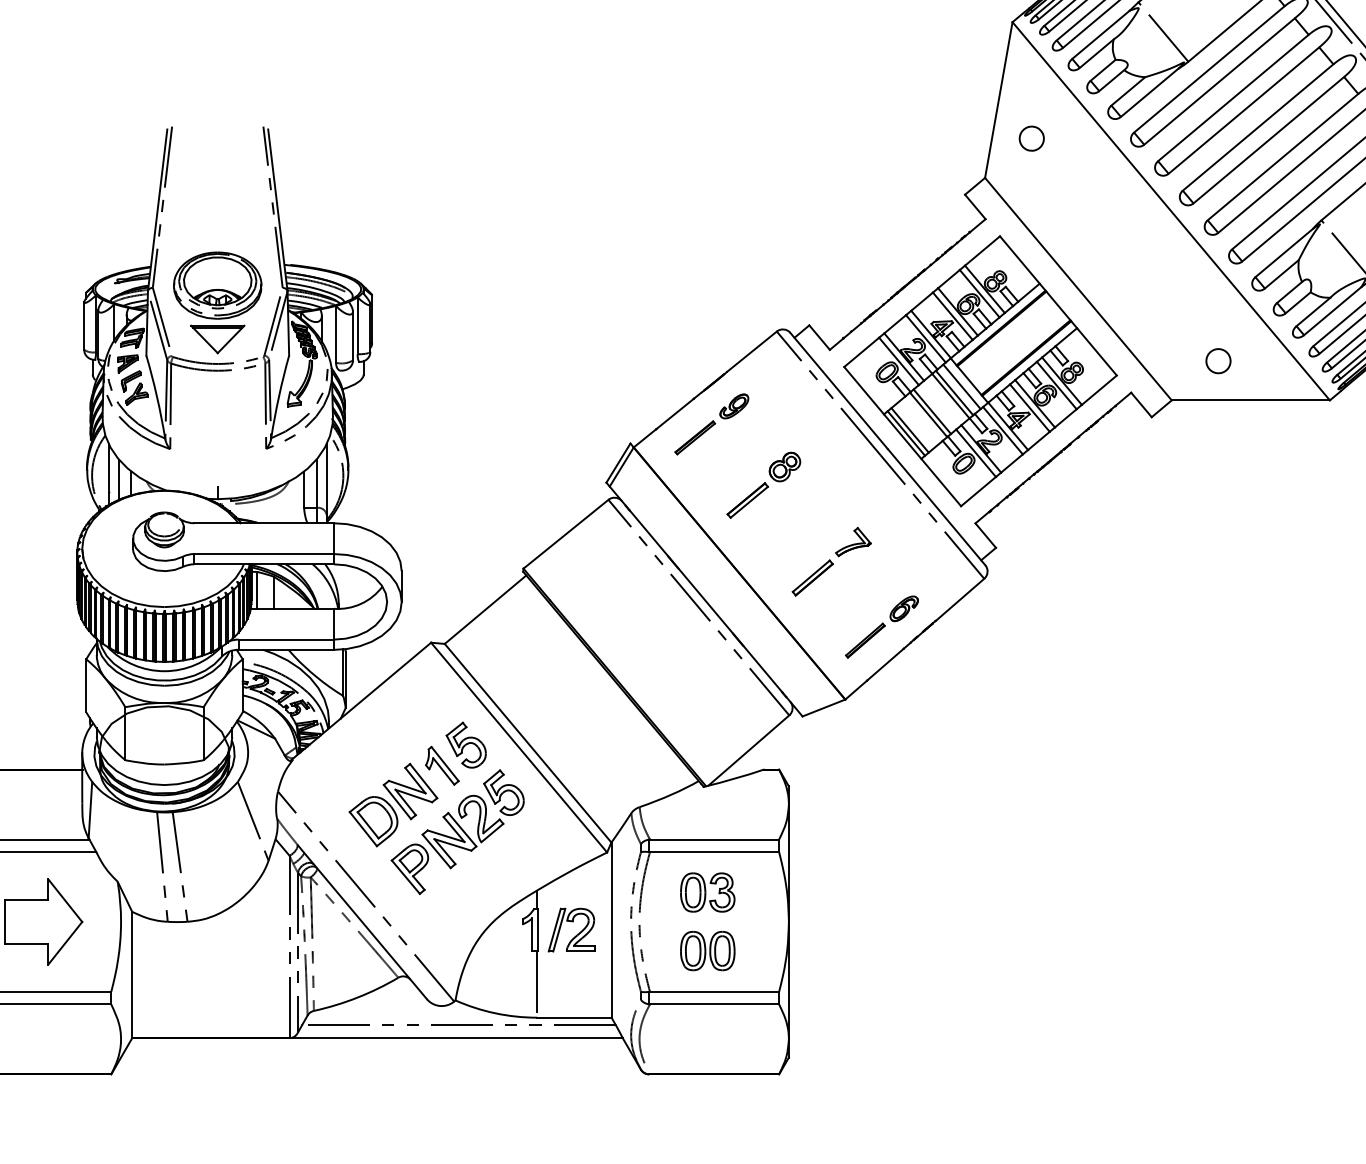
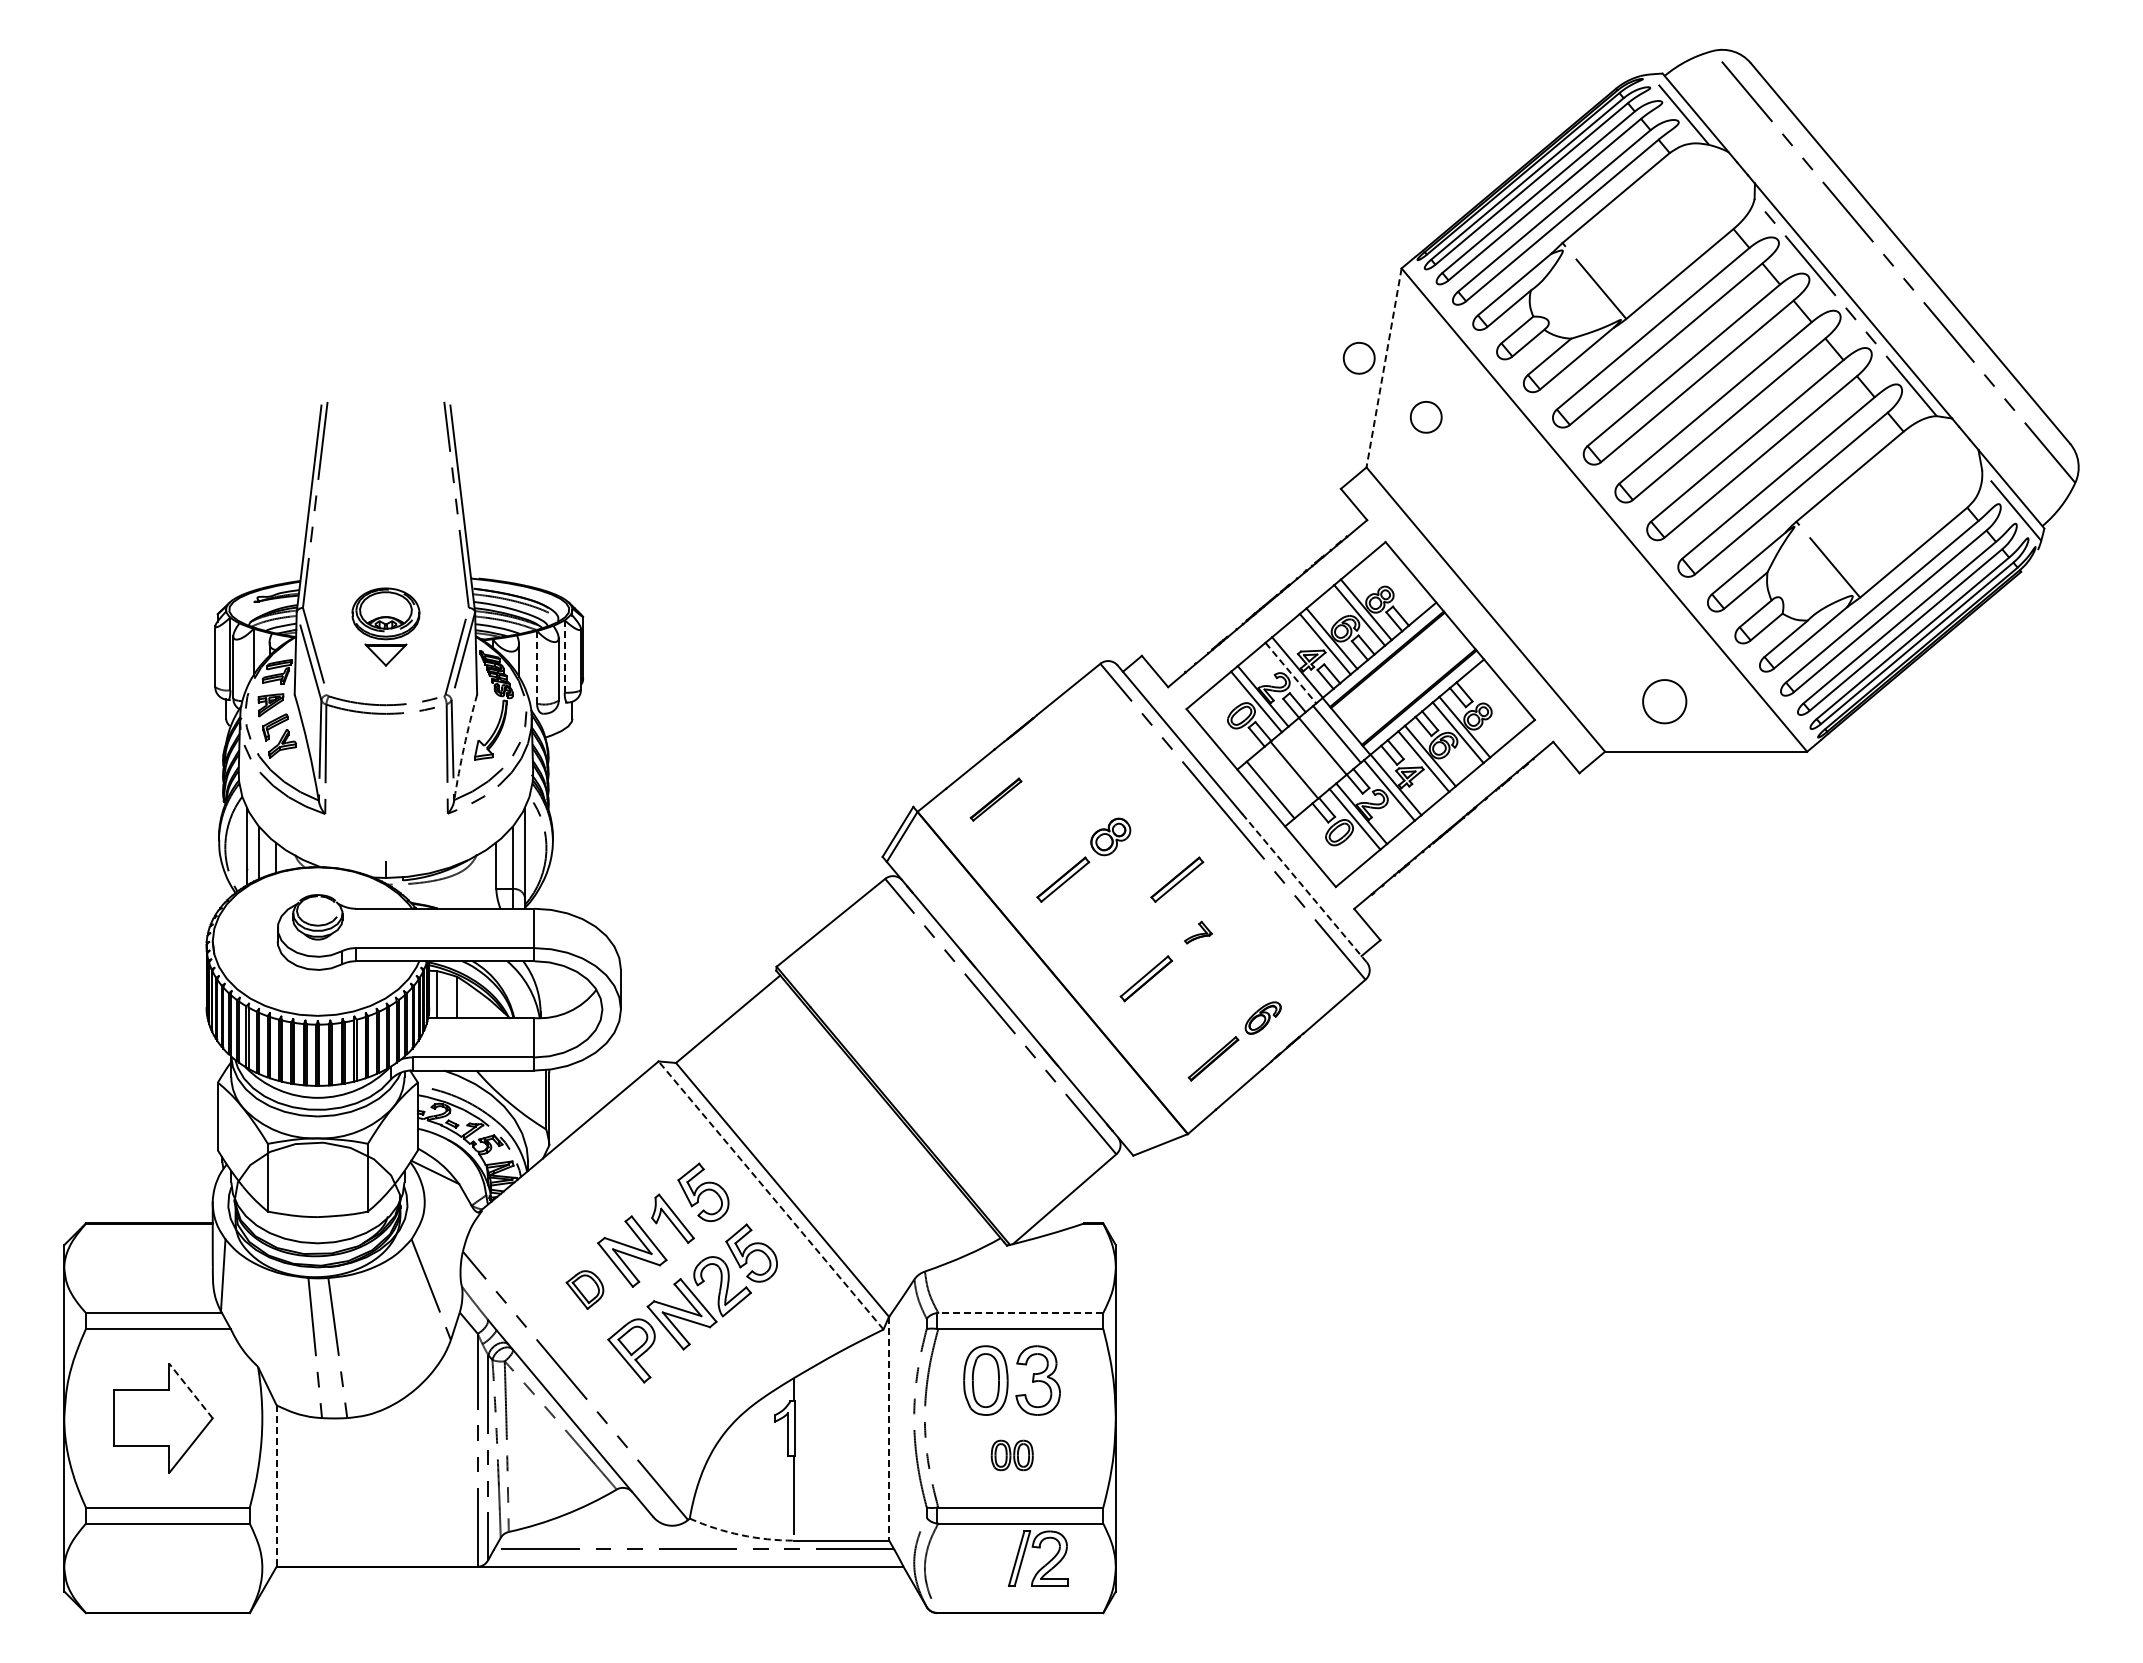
part: (978, 92) -> (1358, 358), added
line: (999, 100) -> (1384, 368), solid -> dashed
part: (217, 302) -> (385, 626), size x0.6
line: (357, 325) -> (564, 656), solid -> dashed
line: (336, 333) -> (537, 666), solid -> dashed
line: (925, 339) -> (1290, 673), solid -> dashed
part: (1218, 361) -> (1664, 701), size x1.4
line: (954, 392) -> (1327, 741), removed
arc: (279, 396) -> (464, 746), solid -> dashed
part: (733, 406) -> (1045, 759), removed
line: (931, 411) -> (1298, 765), removed
line: (906, 433) -> (1265, 793), removed
part: (837, 500) -> (1177, 879), added
line: (936, 507) -> (1304, 888), solid -> dashed
part: (853, 541) -> (1198, 932), size x0.6
line: (519, 747) -> (771, 1195), solid -> dashed
part: (373, 821) -> (584, 1289), size x0.6
line: (714, 839) -> (1020, 1312), solid -> dashed
part: (708, 892) -> (1012, 1380), size x1.4
line: (65, 901) -> (191, 1391), solid -> dashed
line: (611, 929) -> (889, 1428), solid -> dashed
part: (575, 935) -> (1043, 1565), moved
part: (708, 951) -> (1012, 1455), size x0.6
line: (132, 975) -> (276, 1486), solid -> dashed
arc: (495, 1013) -> (740, 1535), solid -> dashed

